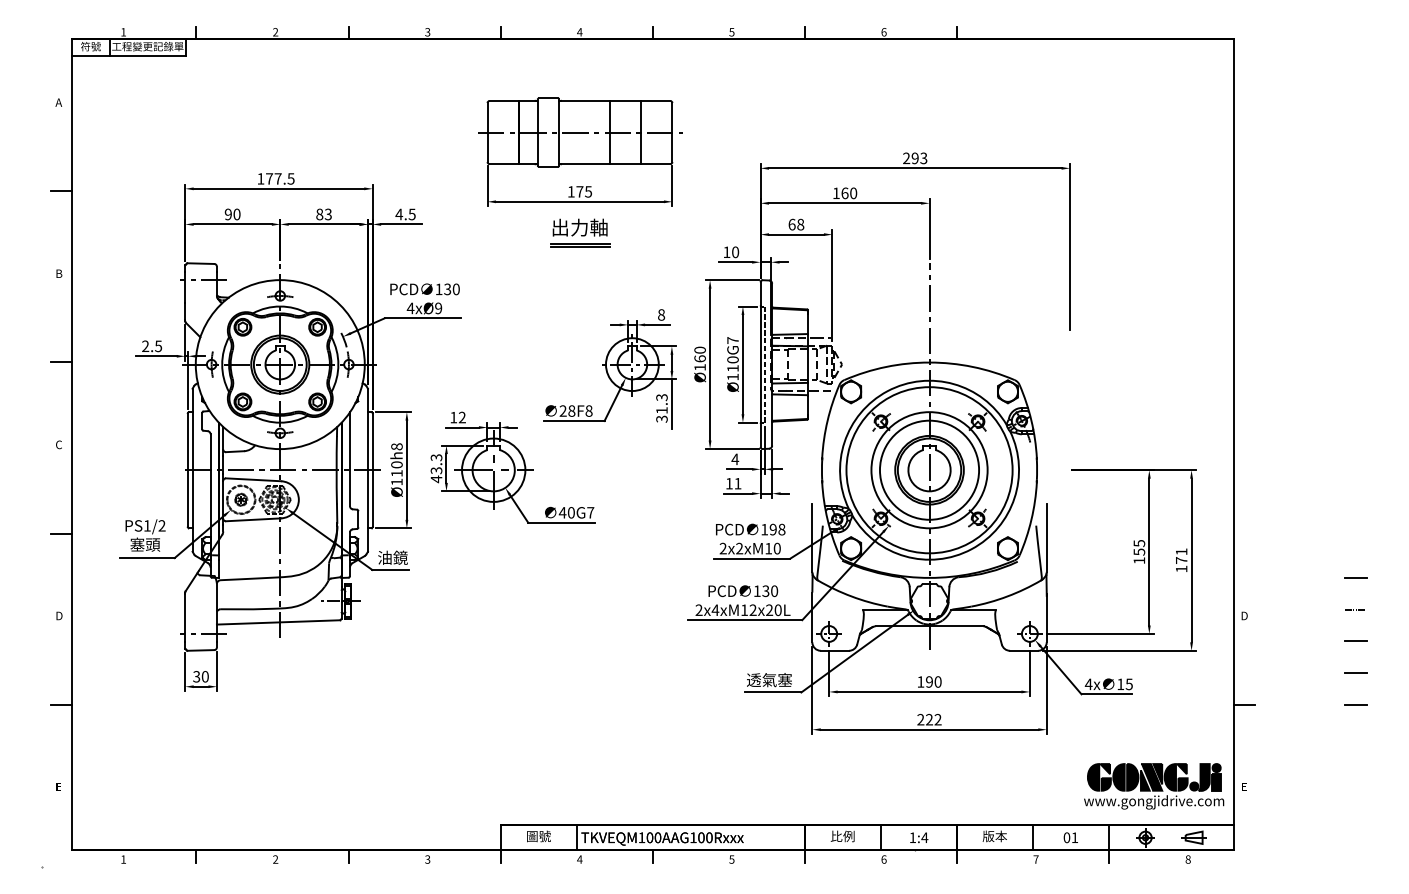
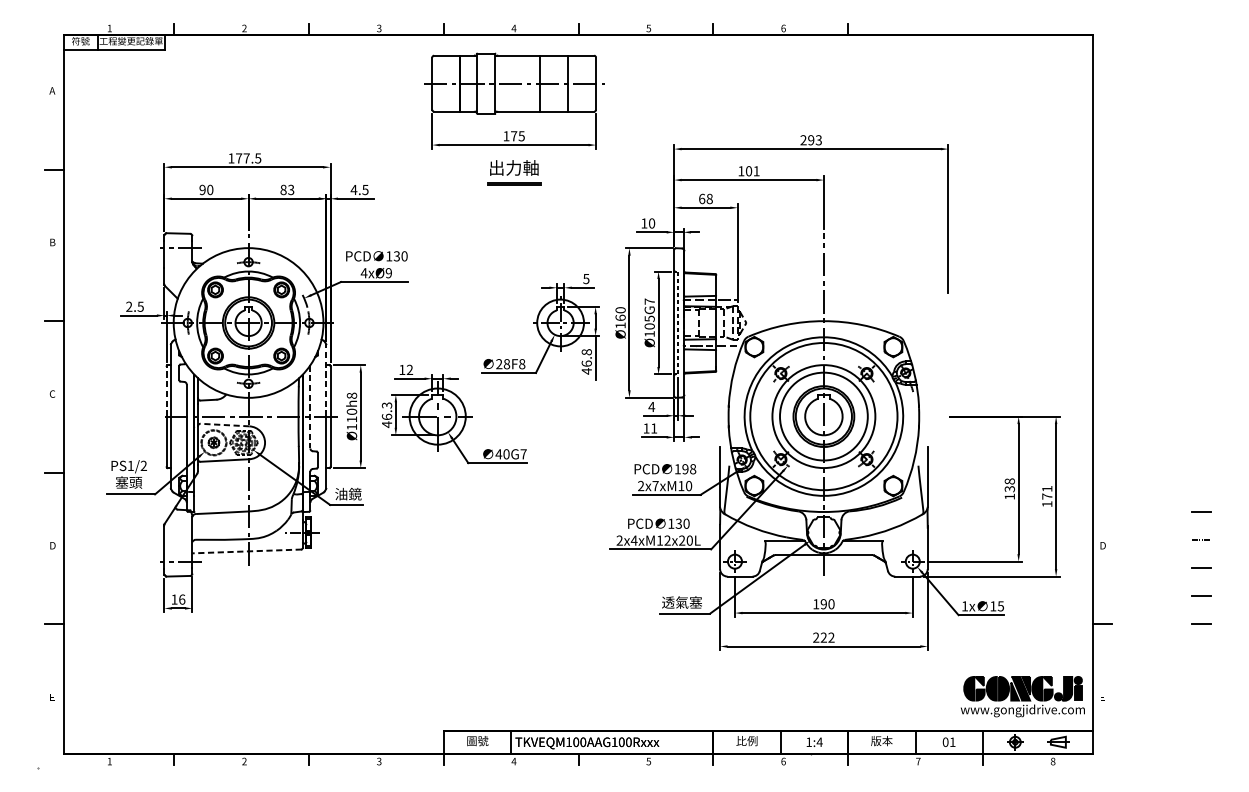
part: (580, 172) -> (514, 119), moved
text: (849, 193) -> (752, 171), 160 -> 101
text: (660, 314) -> (585, 278), 8 -> 5
text: (732, 363) -> (649, 322), Ø110G7 -> Ø105G7
text: (661, 408) -> (586, 361), 31.3 -> 46.8
line: (367, 429) -> (325, 380), solid -> dashed
line: (187, 441) -> (166, 391), solid -> dashed
line: (350, 459) -> (310, 407), solid -> dashed
text: (436, 470) -> (387, 416), 43.3 -> 46.3
line: (253, 479) -> (224, 424), solid -> dashed
text: (1139, 547) -> (1009, 485), 155 -> 138
text: (739, 548) -> (655, 485), 2x2xM10 -> 2x7xM10
line: (278, 622) -> (247, 551), solid -> dashed
text: (200, 676) -> (177, 599), 30 -> 16
text: (1088, 684) -> (964, 606), 4x -> 1x

